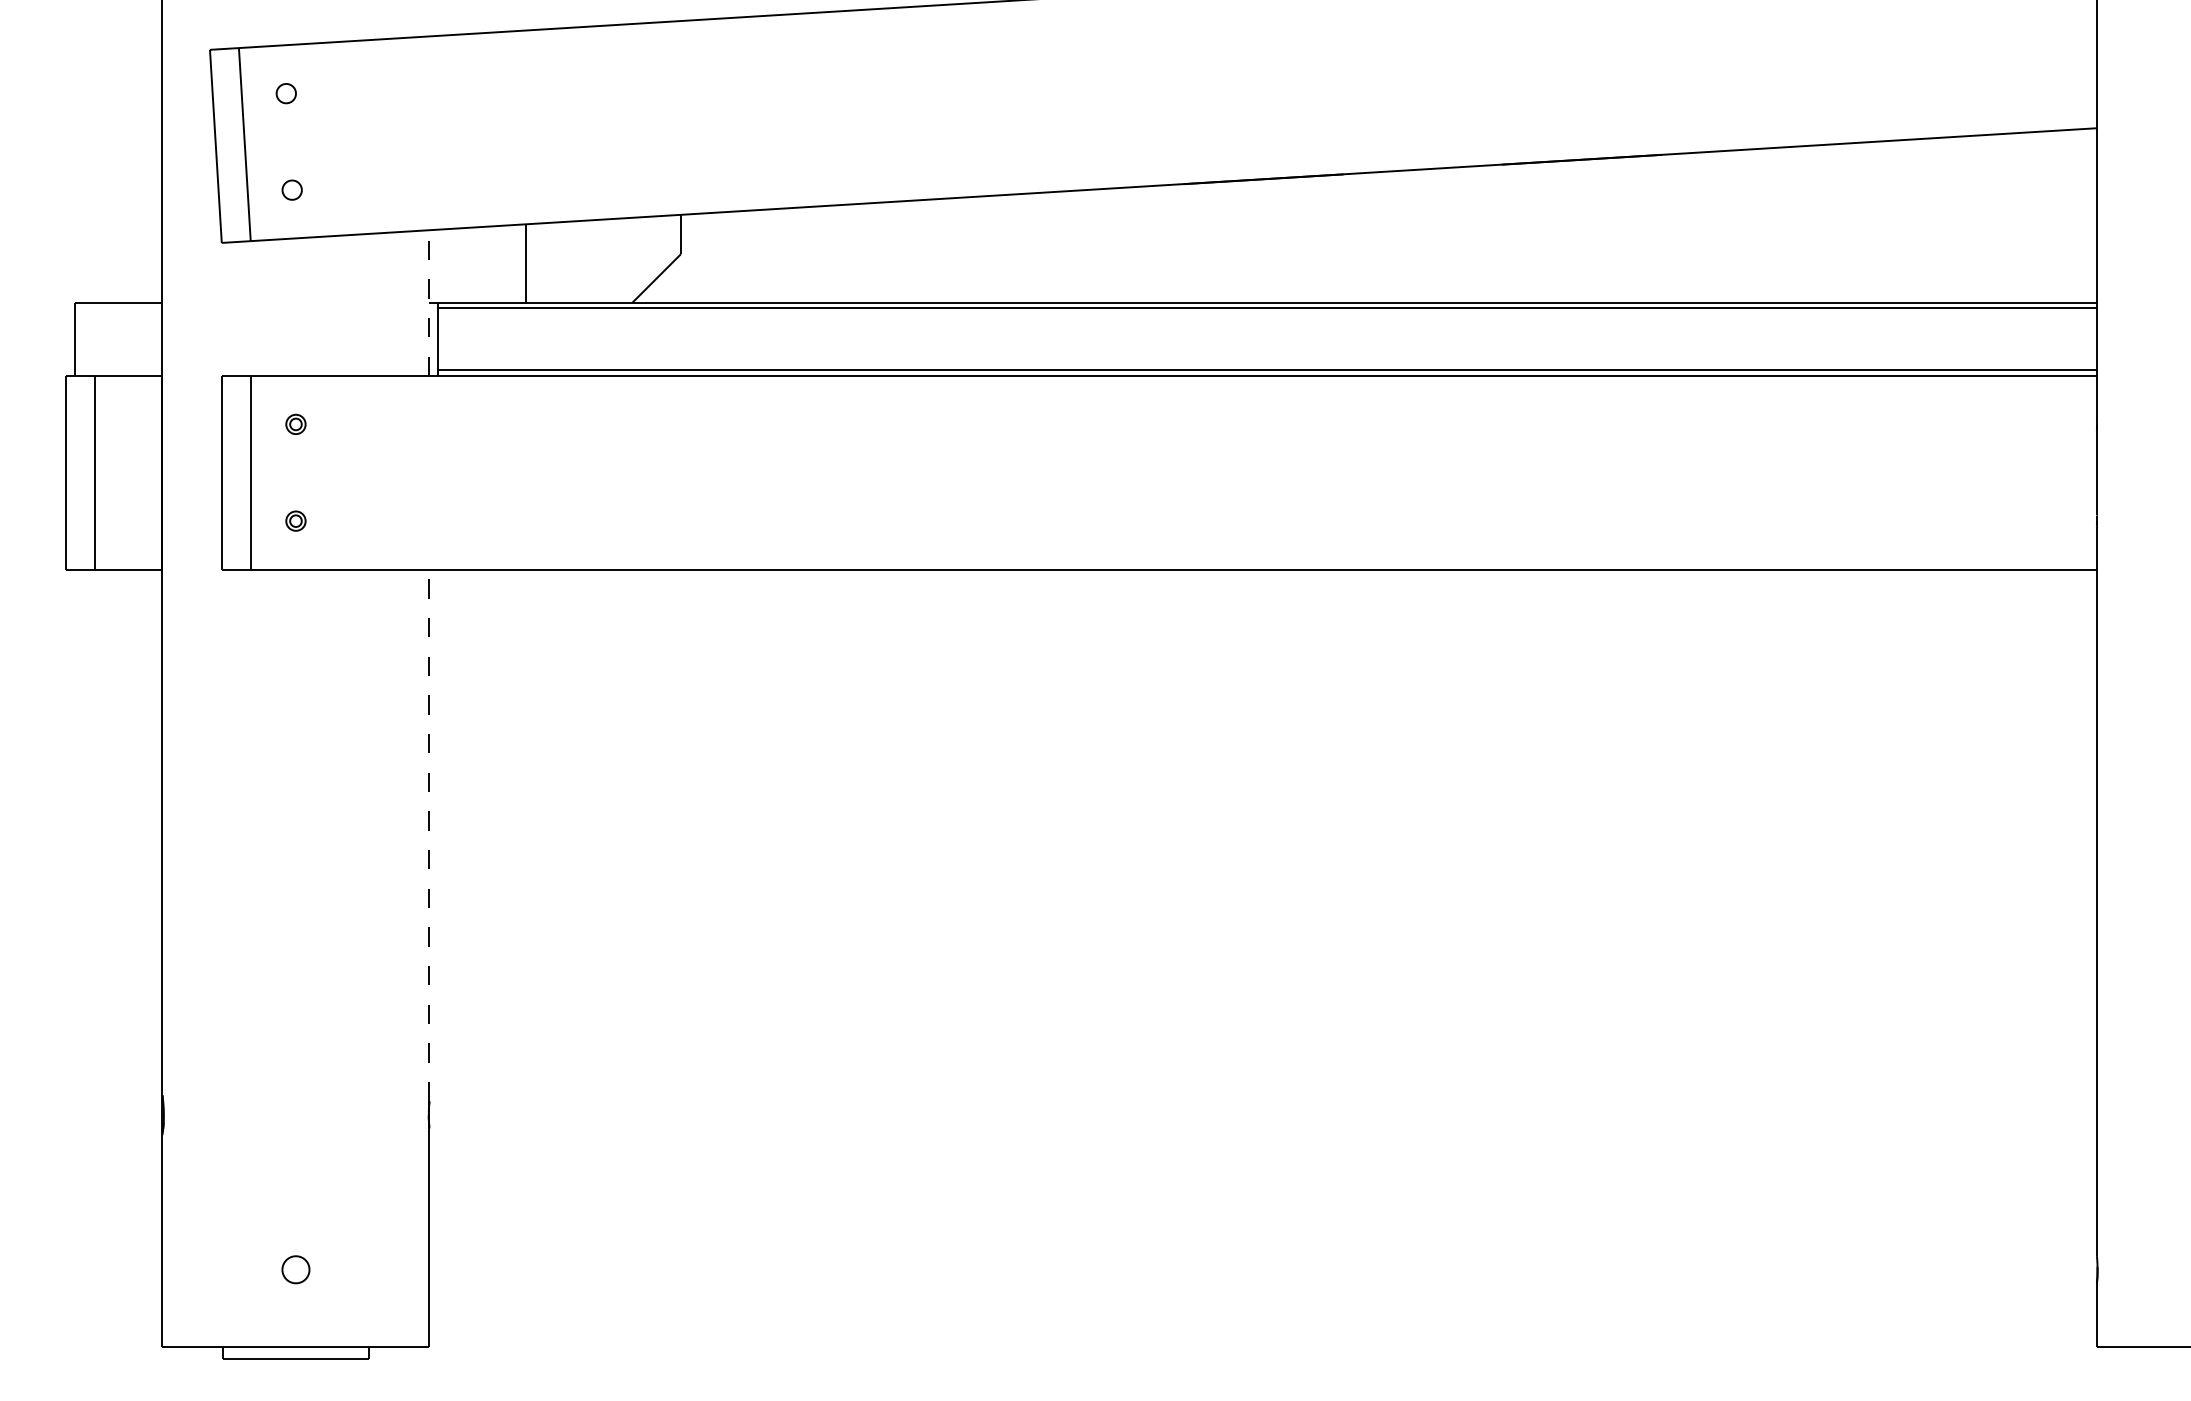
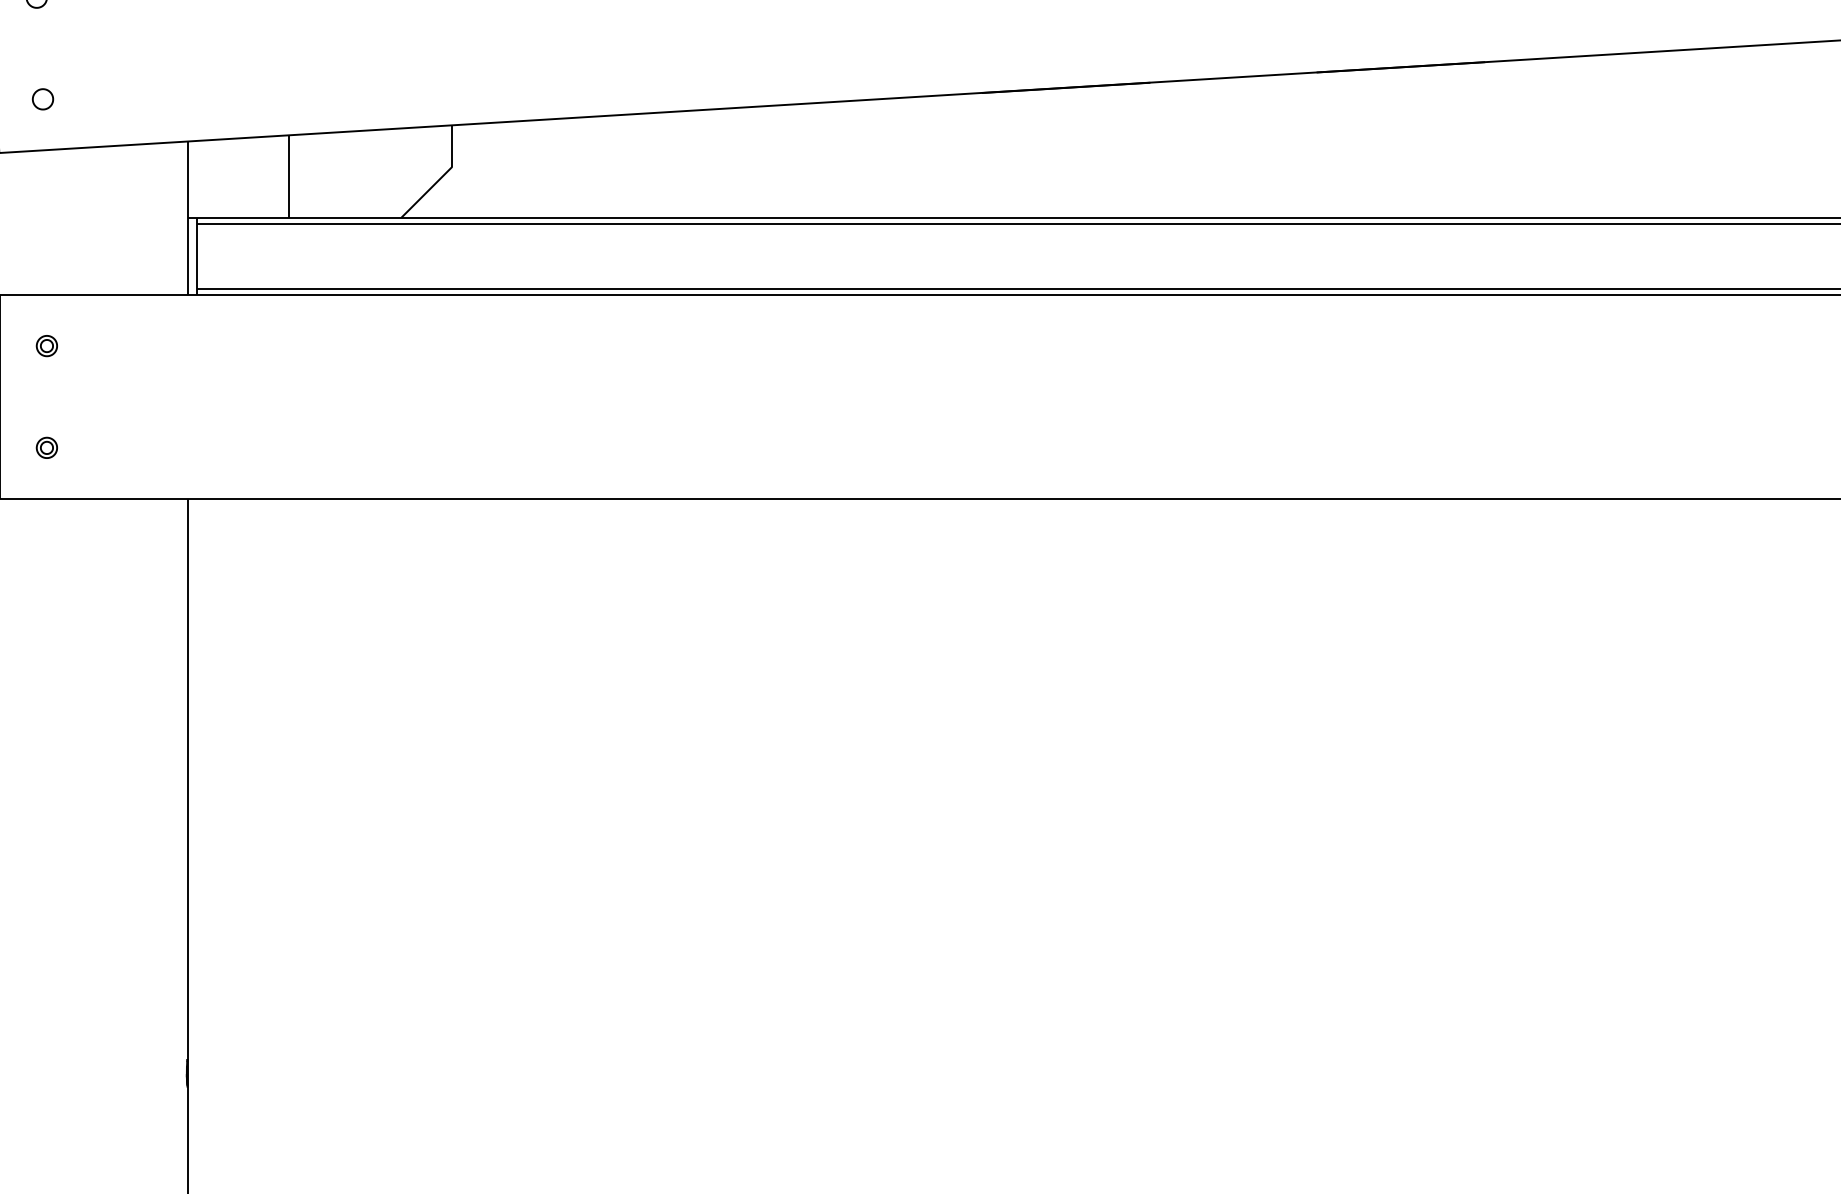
line: (429, 303) -> (187, 218), dashed -> solid
line: (429, 835) -> (187, 778), dashed -> solid

